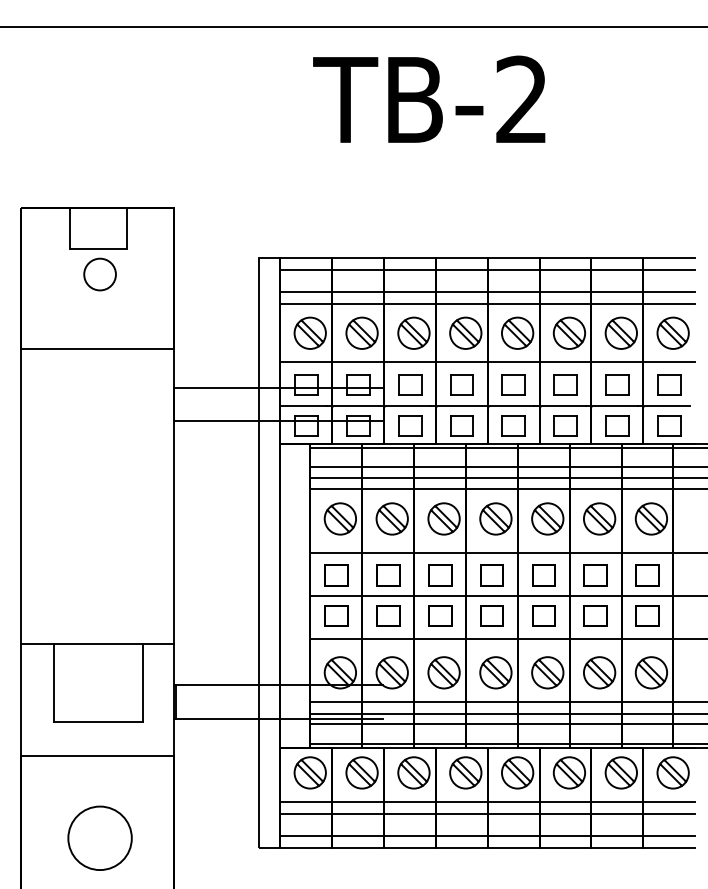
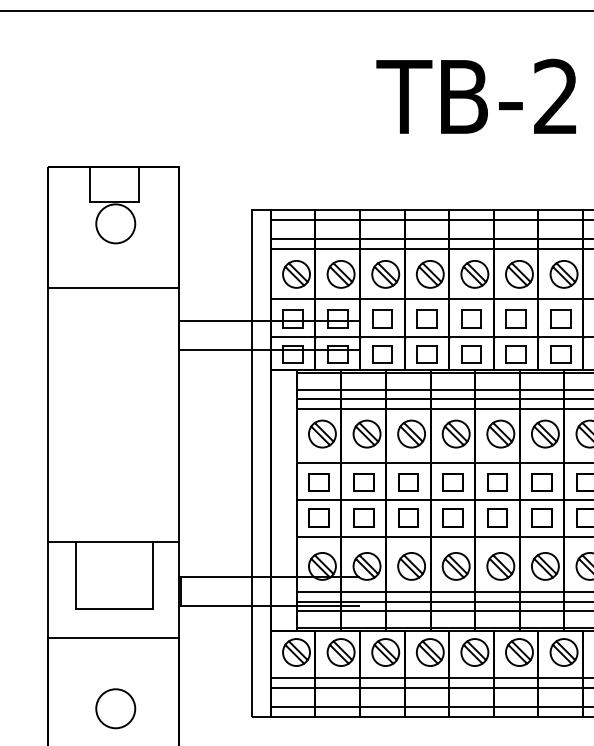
text: (429, 98) -> (476, 95), moved
circle: (99, 274) -> (115, 223), size x1.43
circle: (99, 837) -> (115, 708), size x0.71

